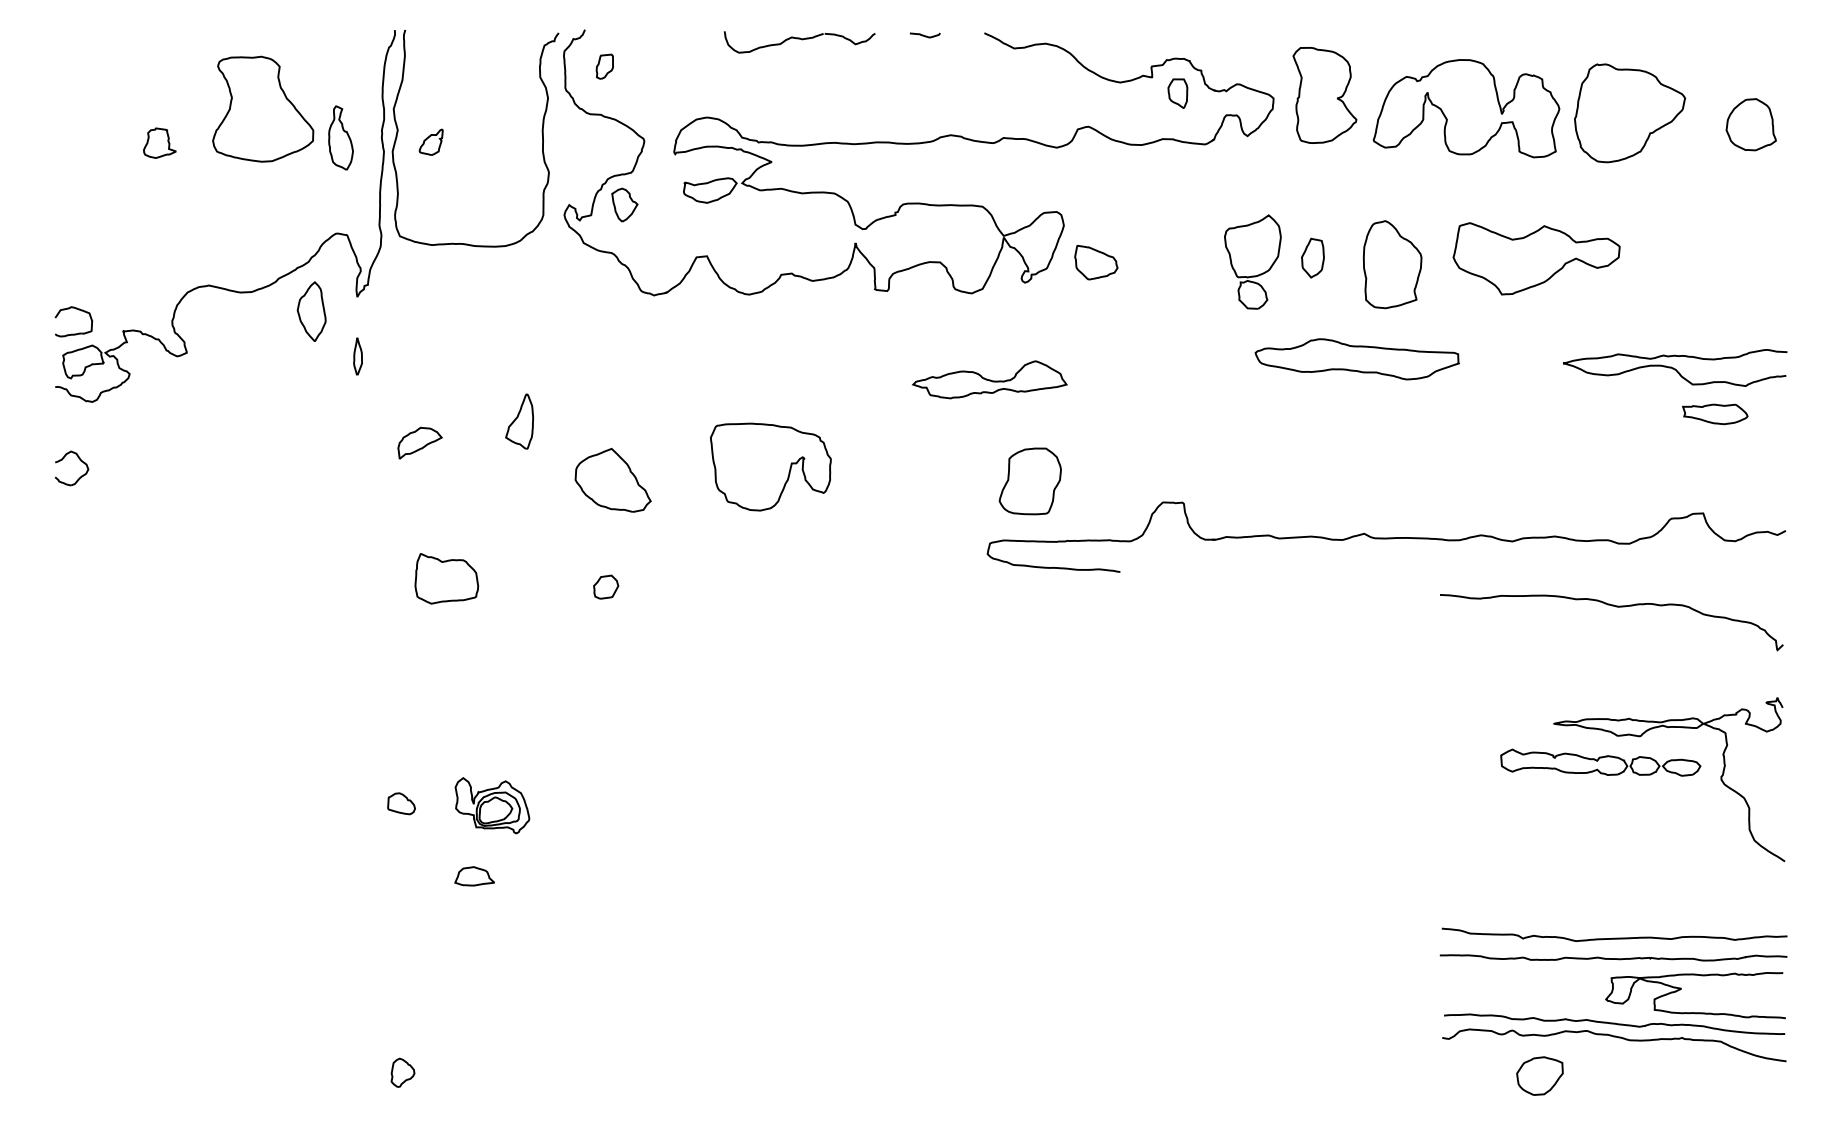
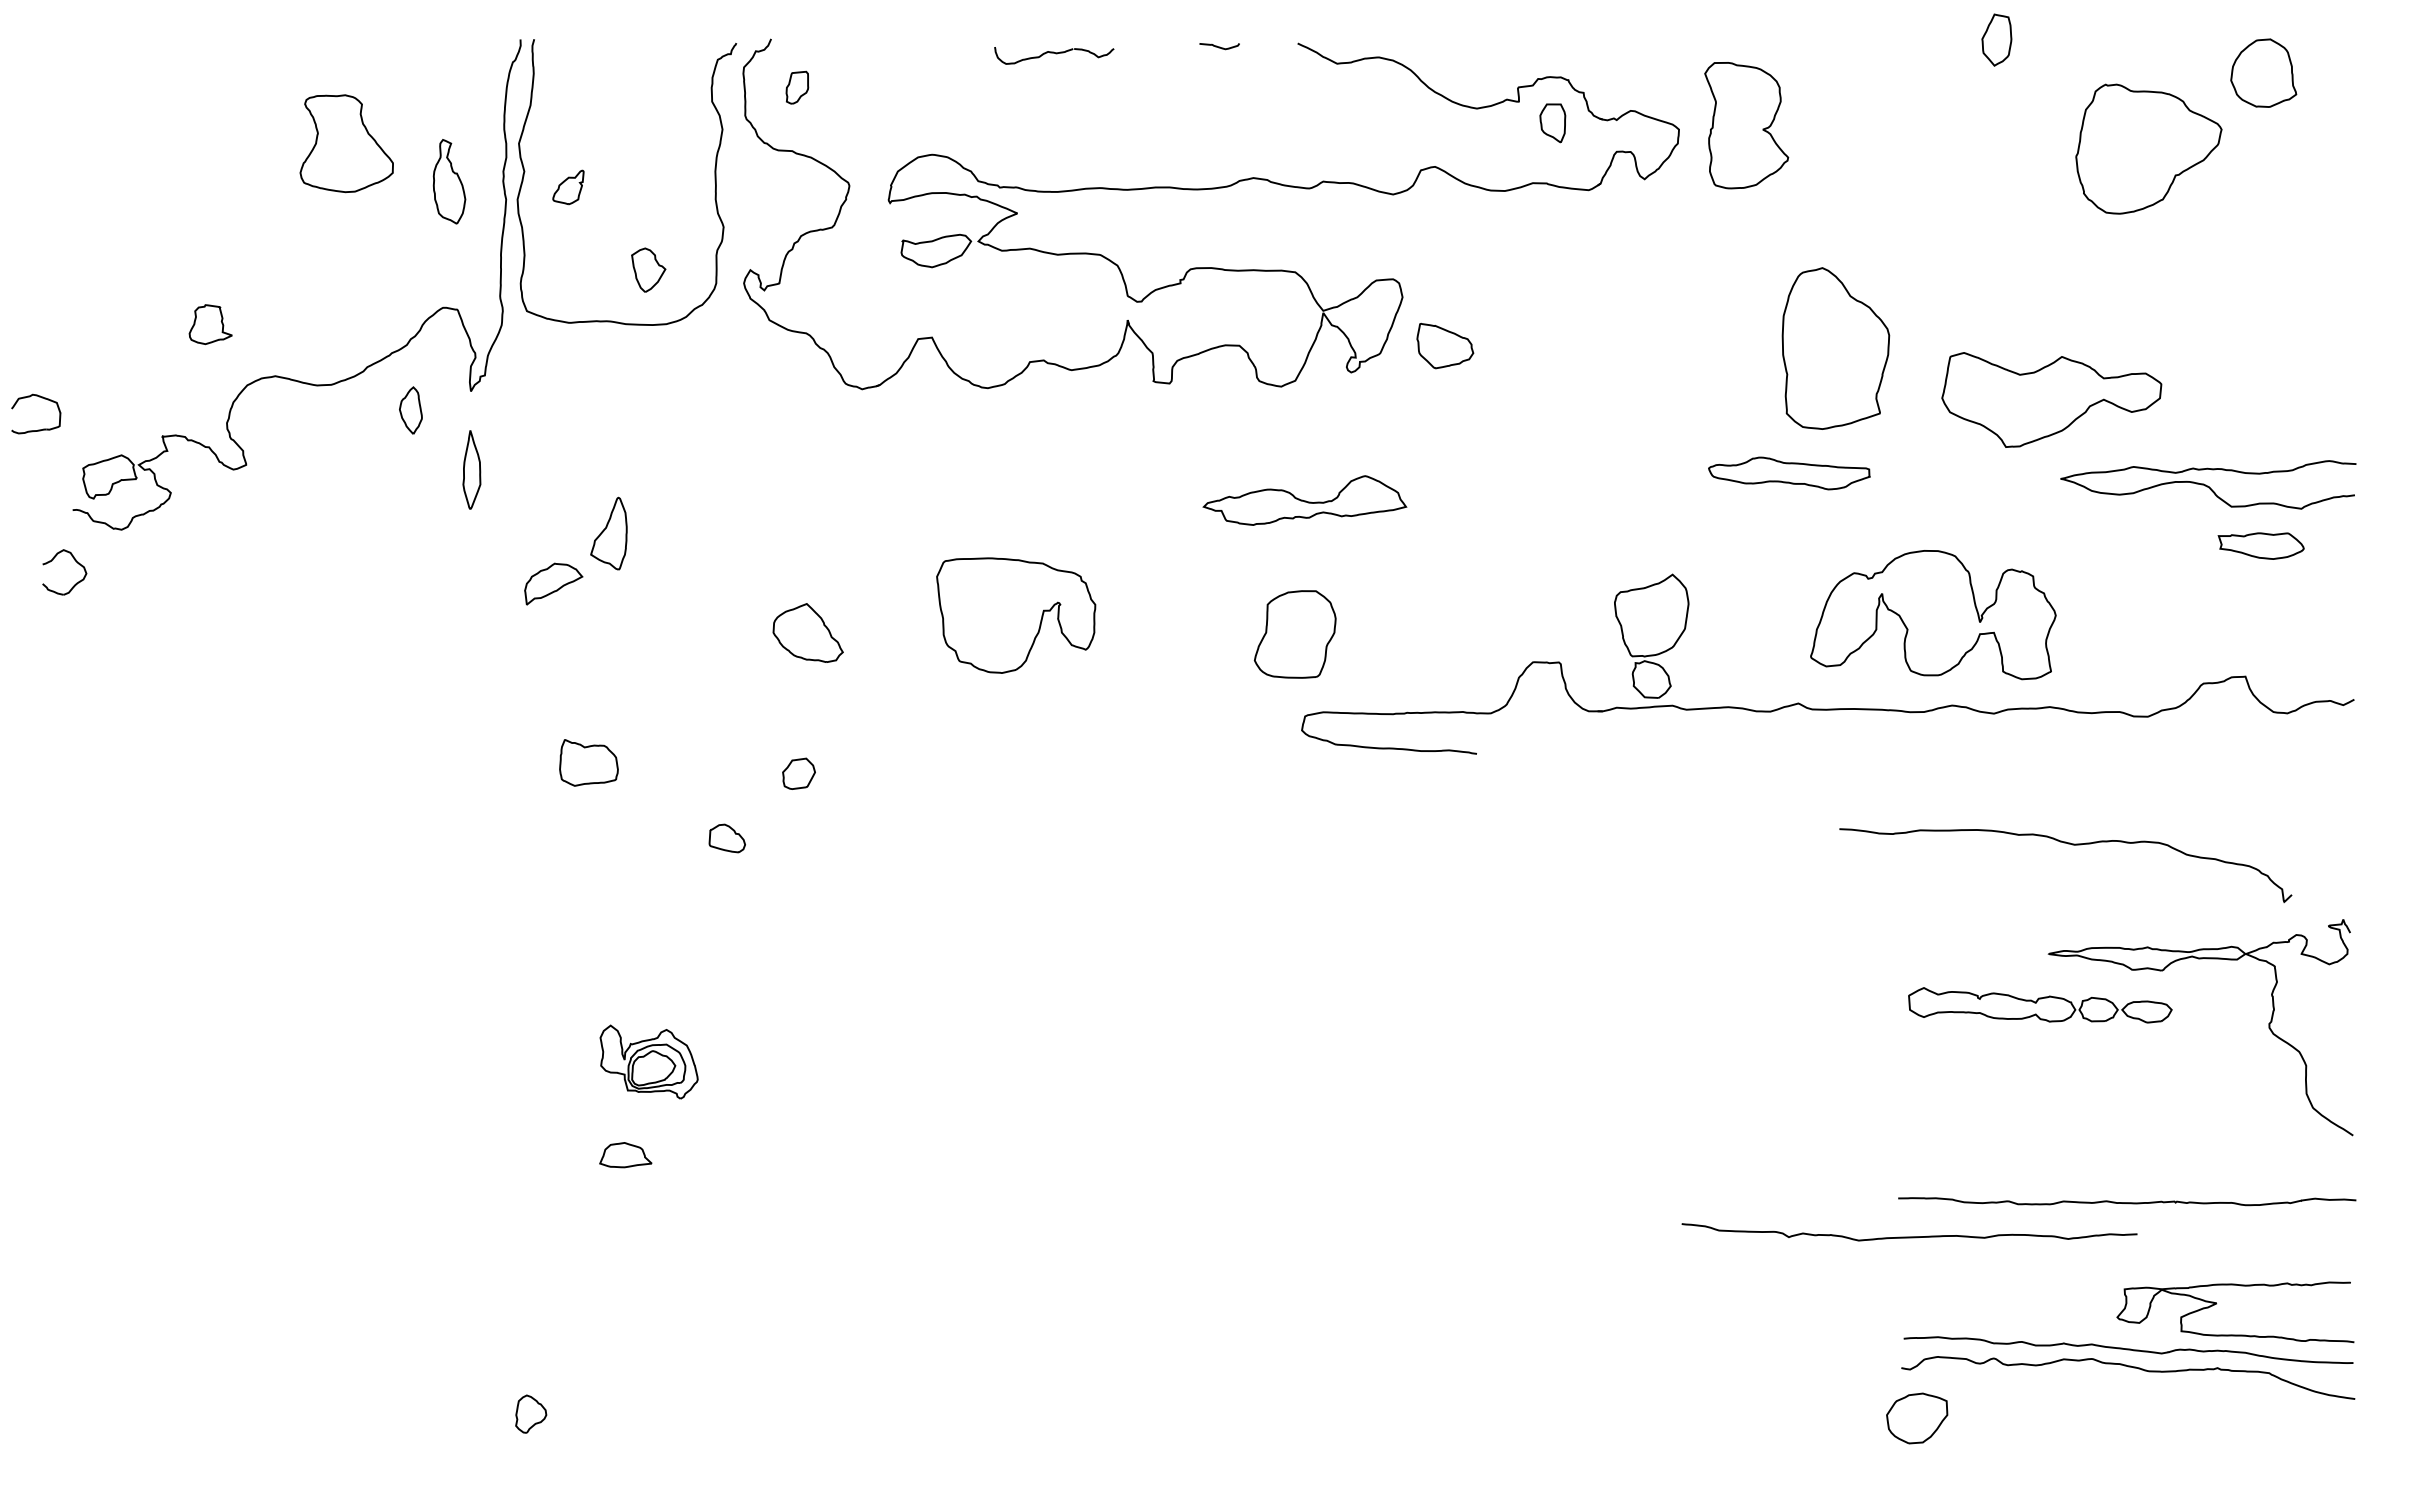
part: (799, 42) -> (1054, 55), size x0.6
part: (262, 109) -> (346, 143), size x0.7
part: (1466, 109) -> (1933, 615), moved
part: (1751, 124) -> (2263, 72), moved
part: (159, 143) -> (210, 324), moved
part: (624, 204) -> (648, 269), moved
part: (1312, 257) -> (1996, 39), moved
part: (1536, 258) -> (2051, 399), moved
part: (1252, 261) -> (1651, 635), moved
part: (1392, 264) -> (1835, 348), size x1.4
part: (77, 310) -> (41, 398), moved
part: (311, 311) -> (410, 410), size x0.6
part: (357, 356) -> (471, 469), size x1.6
part: (1357, 359) -> (1789, 473), size x0.6
part: (519, 421) -> (608, 533), moved
part: (80, 460) -> (75, 561), moved
part: (612, 479) -> (807, 632), size x0.7
part: (1029, 481) -> (1294, 634), moved
part: (446, 578) -> (588, 762), size x0.7
curve: (1616, 607) -> (2072, 845), moved
part: (1600, 762) -> (2040, 1005), moved
part: (400, 803) -> (726, 838), moved
curve: (1614, 938) -> (1909, 1236), moved
curve: (1613, 958) -> (2127, 1202), moved
part: (1540, 1076) -> (1917, 1418), moved

